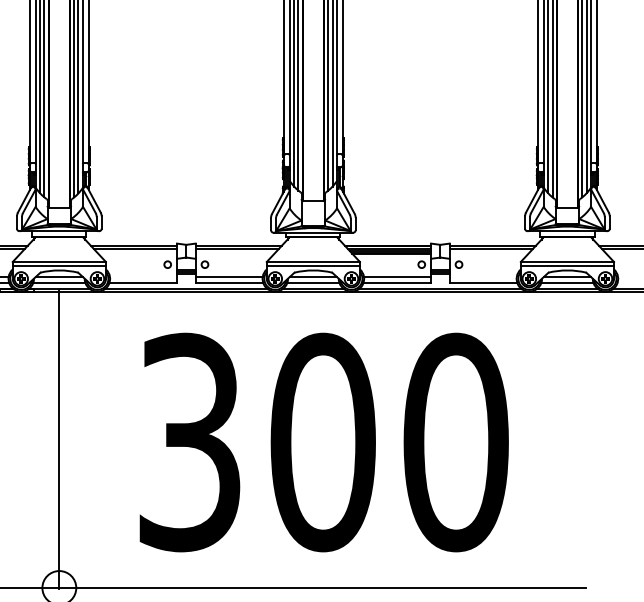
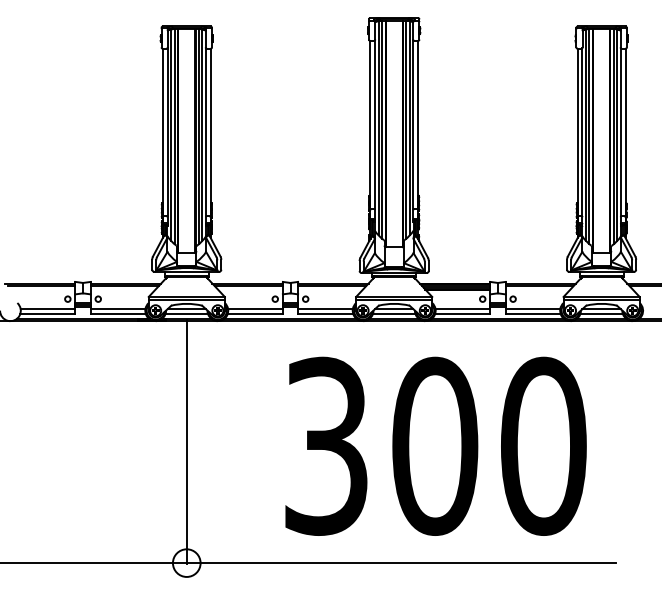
line: (143, 277) -> (255, 309), added
line: (482, 277) -> (532, 309), added
text: (323, 441) -> (435, 445), moved

